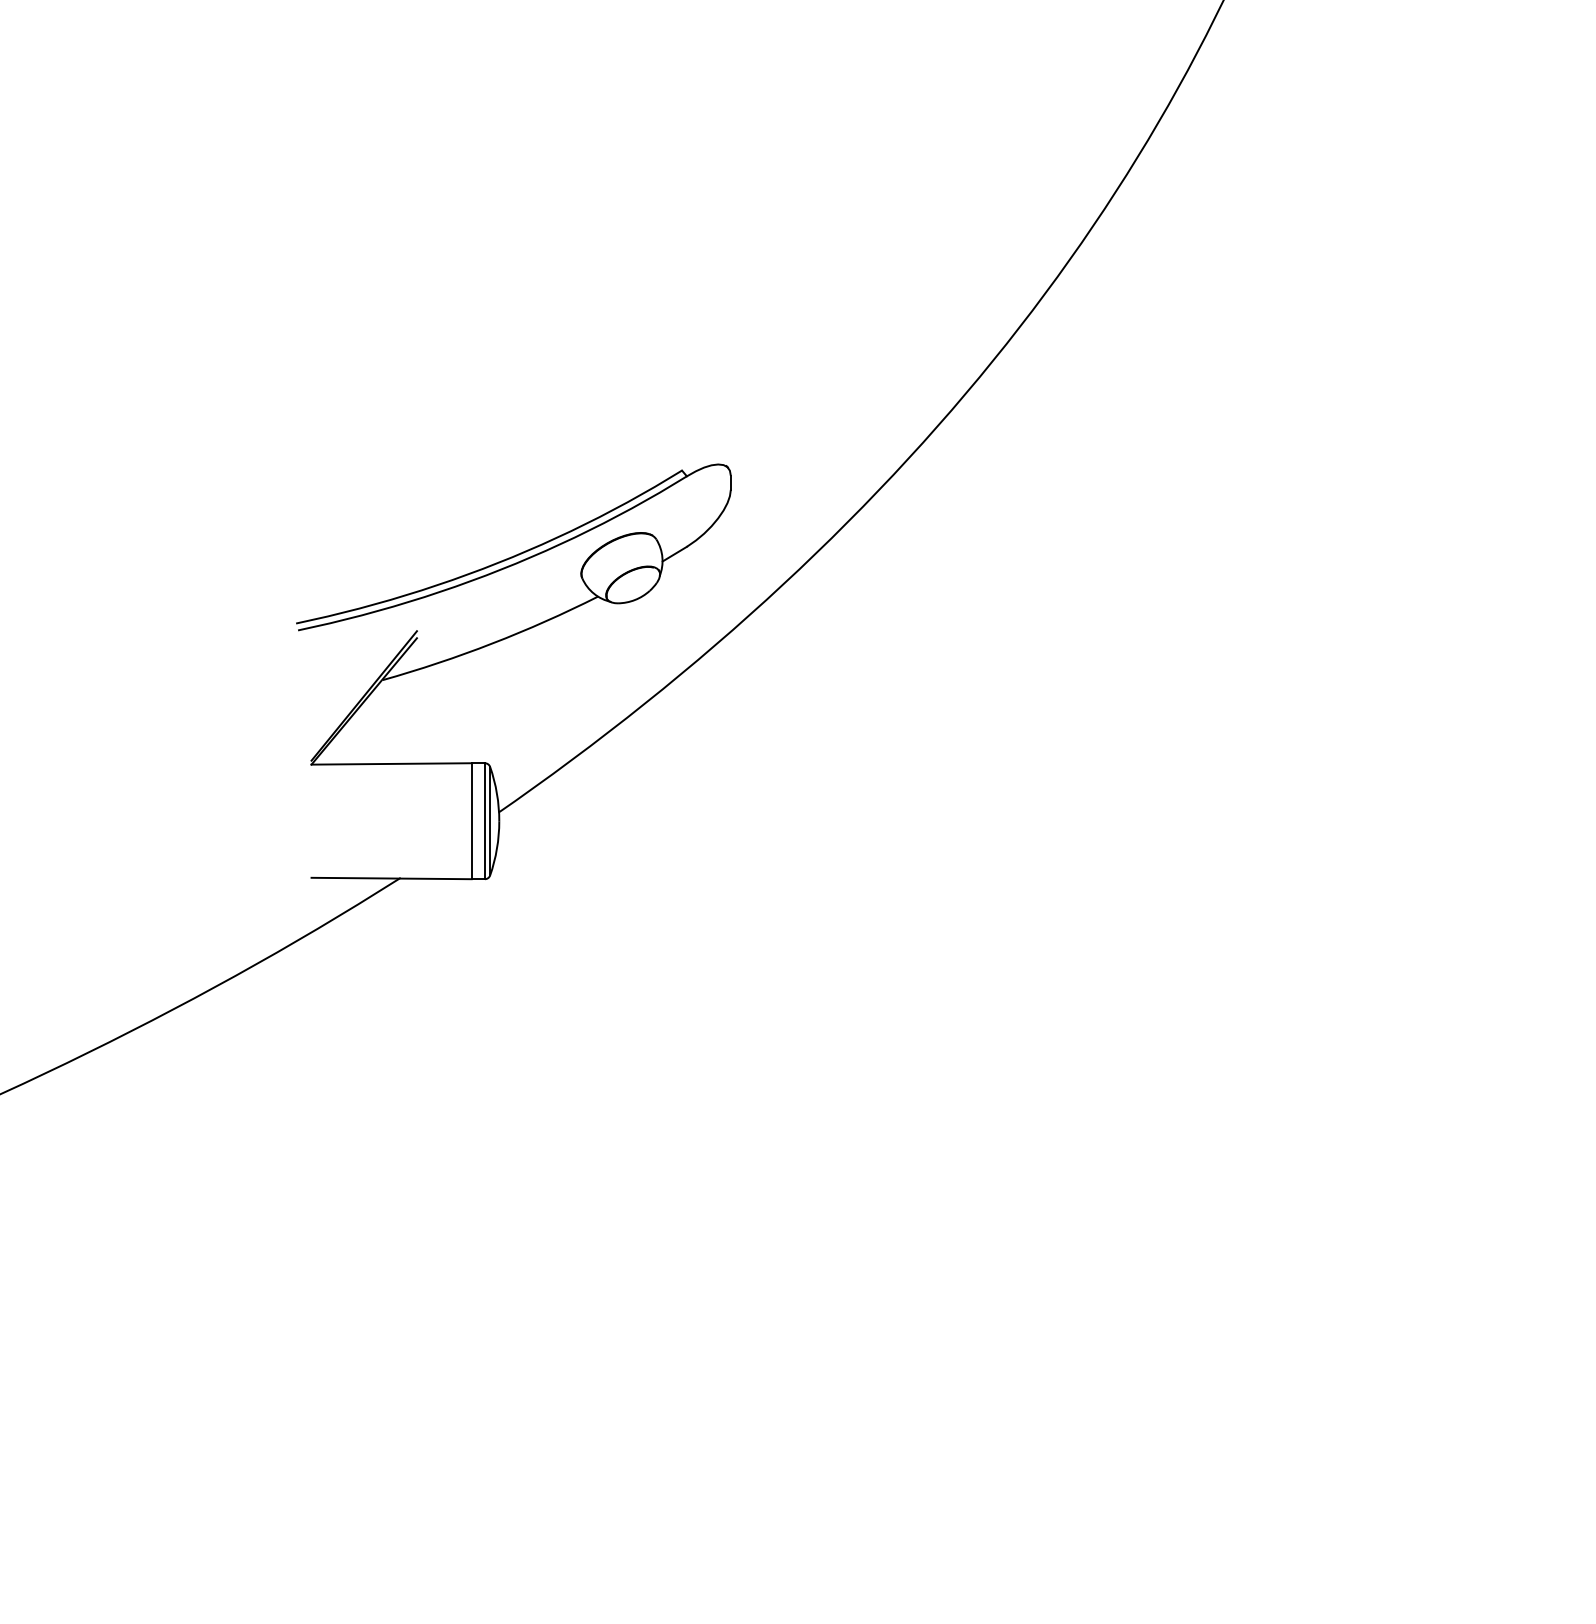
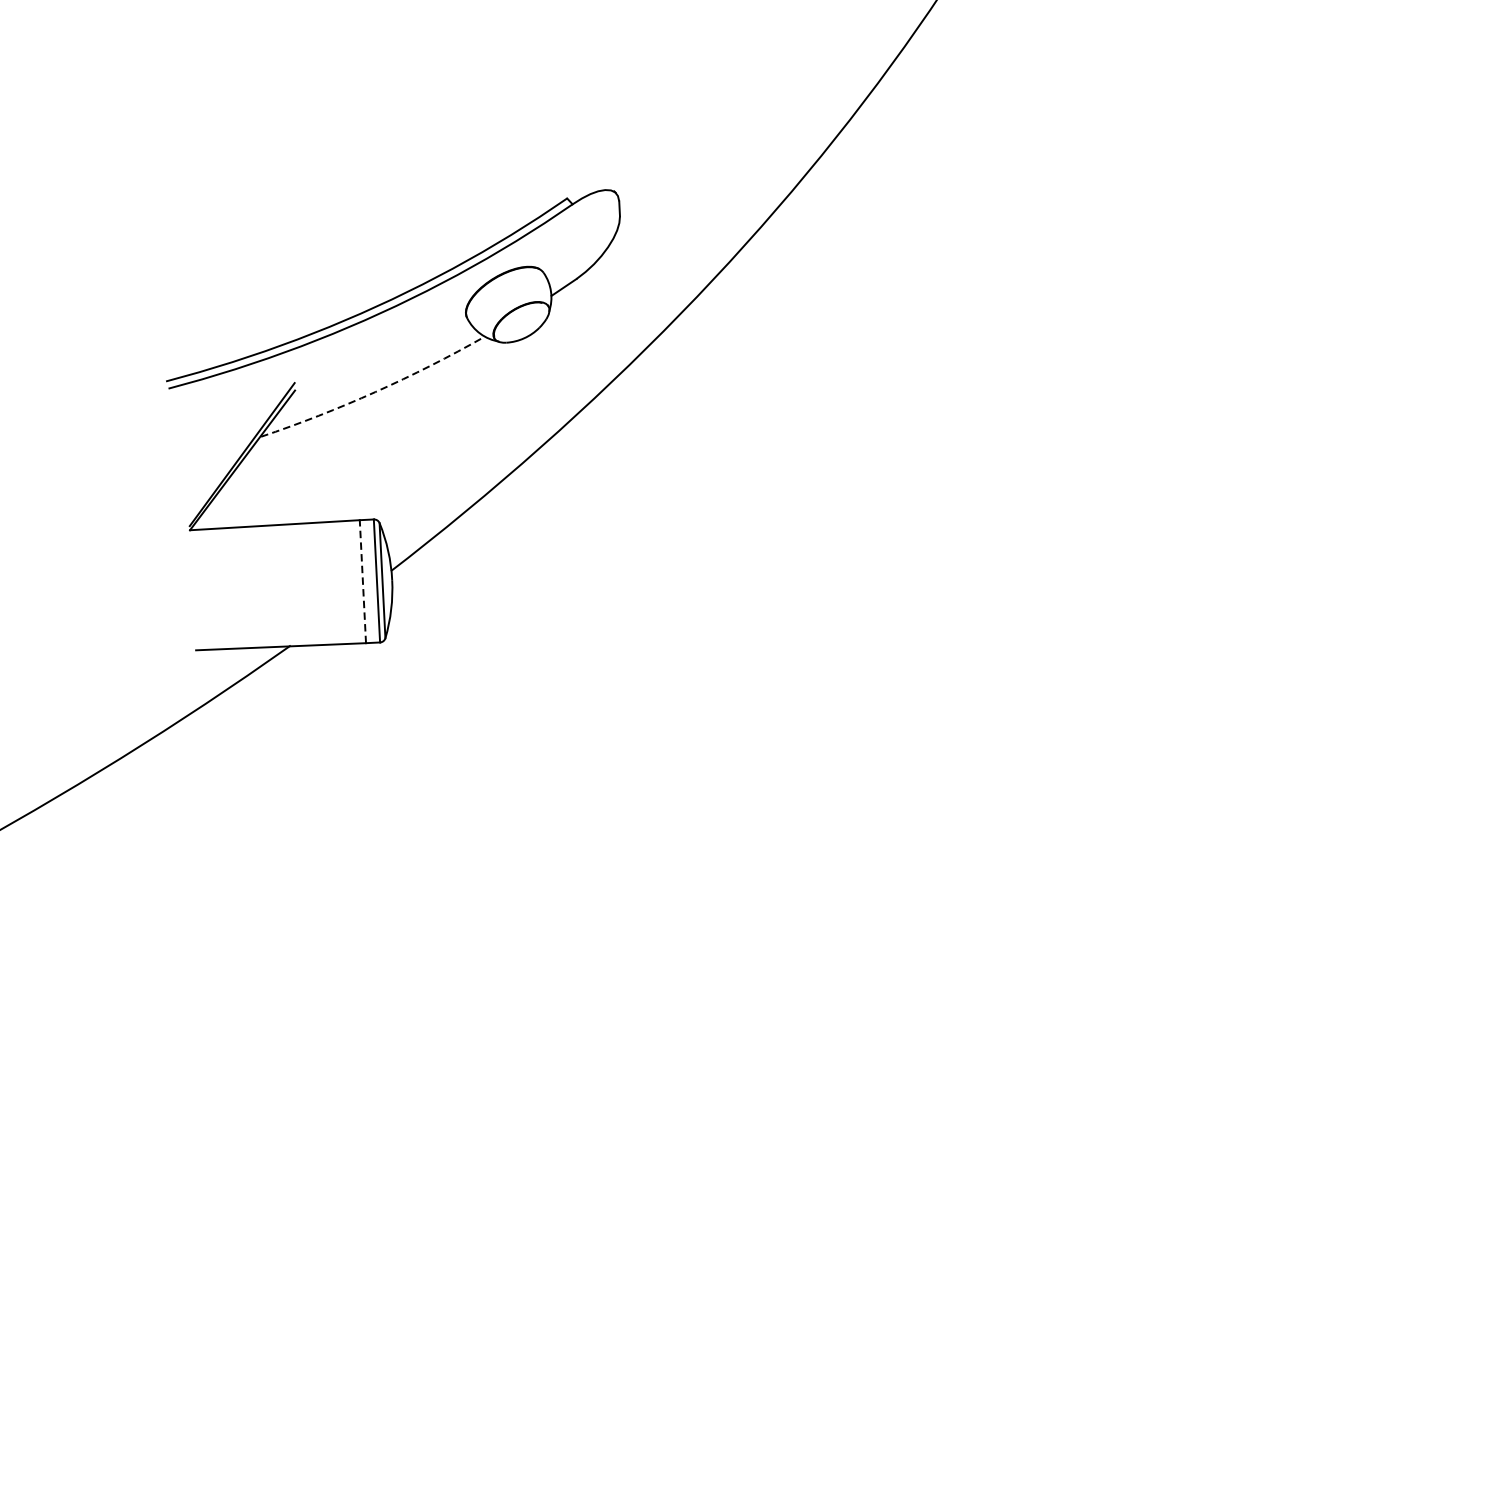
arc: (492, 643) -> (375, 392), solid -> dashed
line: (471, 821) -> (362, 581), solid -> dashed

